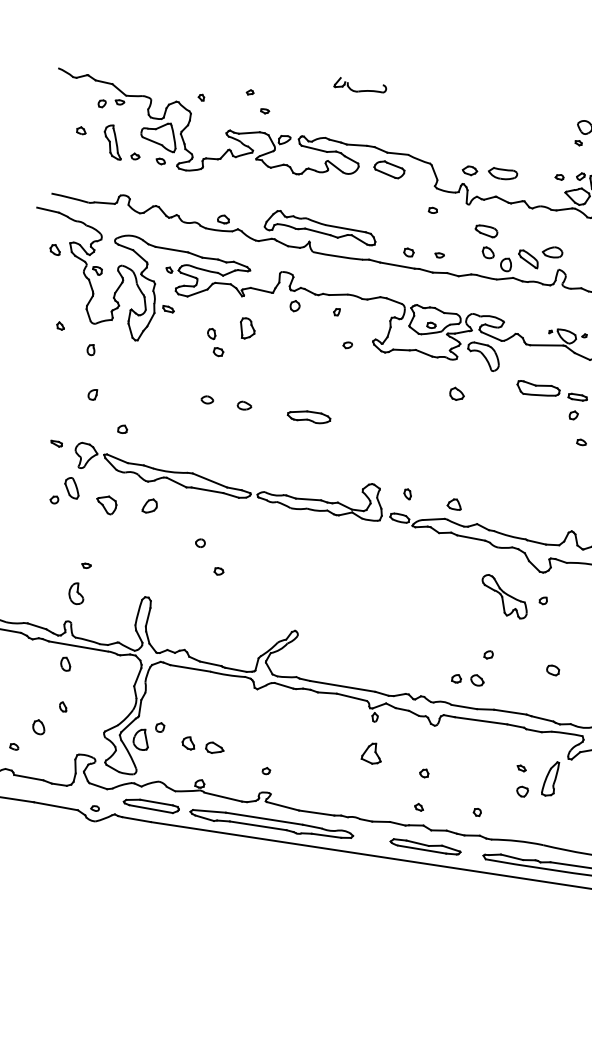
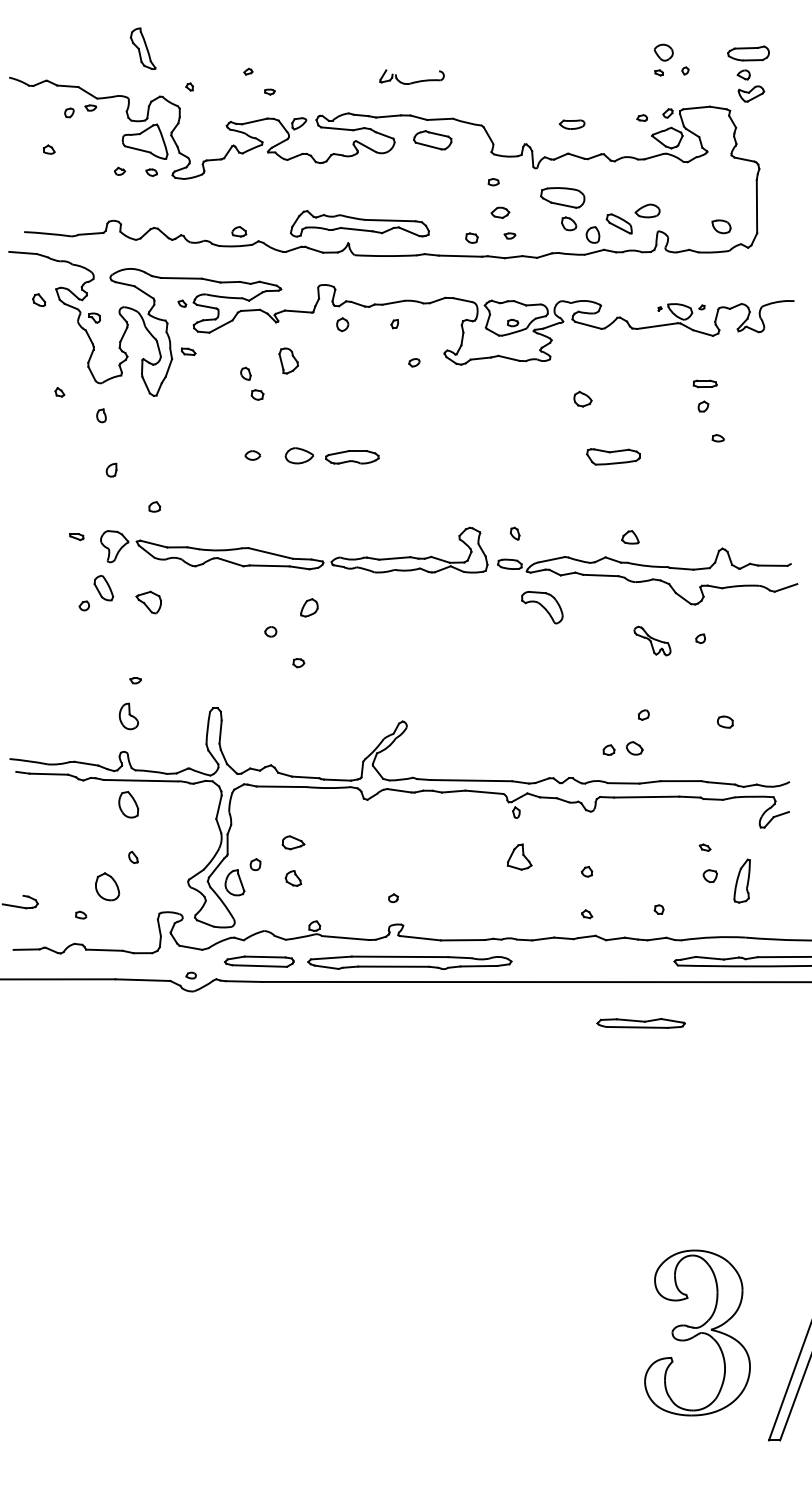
part: (360, 85) -> (411, 76), moved
part: (112, 141) -> (142, 48), moved
part: (470, 170) -> (500, 212), moved
part: (502, 173) -> (571, 124), size x0.7
part: (486, 231) -> (562, 197), size x1.6
part: (483, 356) -> (542, 607), moved
part: (538, 389) -> (613, 456), moved
part: (456, 393) -> (582, 398), moved
part: (244, 405) -> (299, 455), size x1.6
part: (309, 416) -> (352, 457), moved
part: (454, 504) -> (630, 537), moved
part: (150, 505) -> (309, 607), moved
part: (504, 596) -> (652, 640), size x0.6
part: (65, 664) -> (128, 804), size x1.6
part: (39, 727) -> (107, 886), size x1.6
part: (215, 747) -> (293, 842), moved
part: (549, 778) -> (741, 880), moved
part: (425, 846) -> (640, 1023), moved

